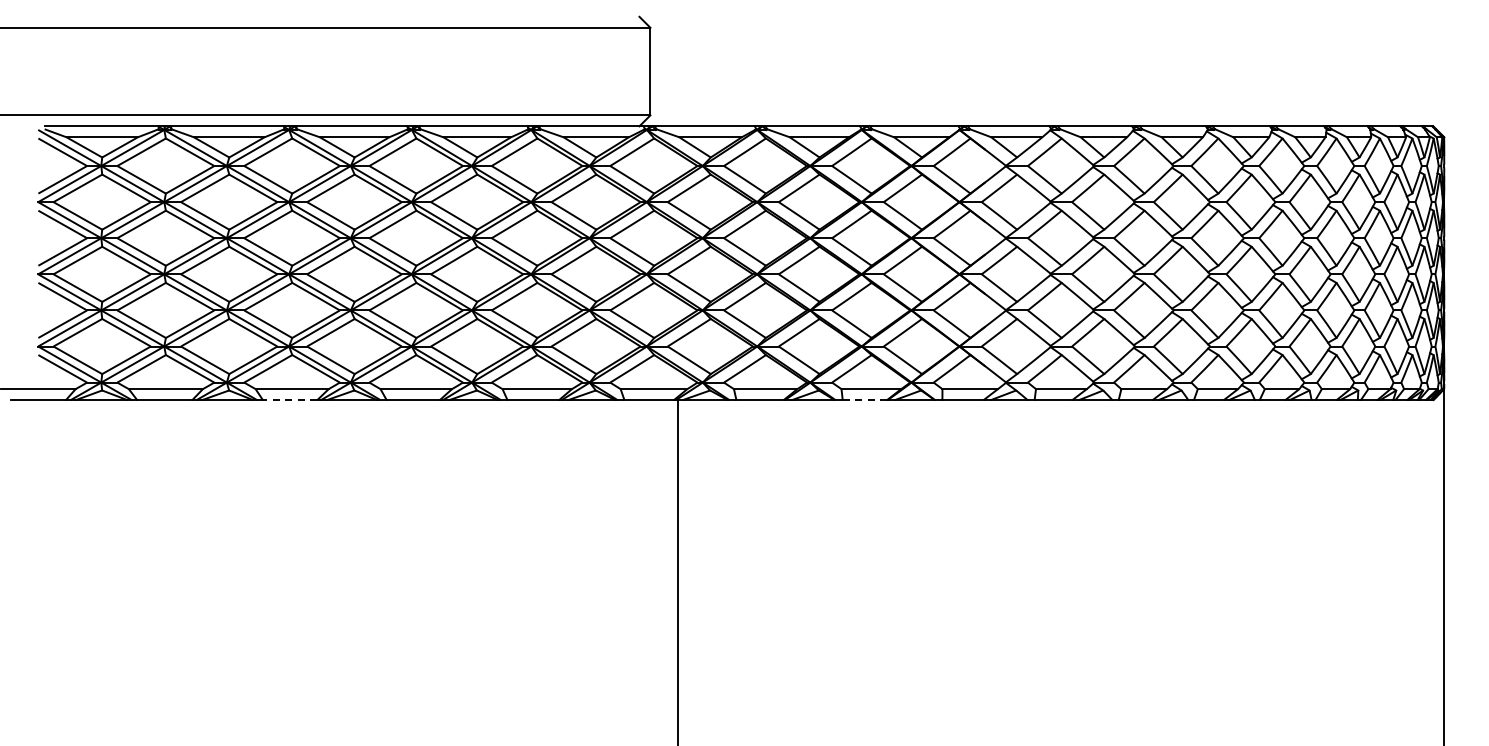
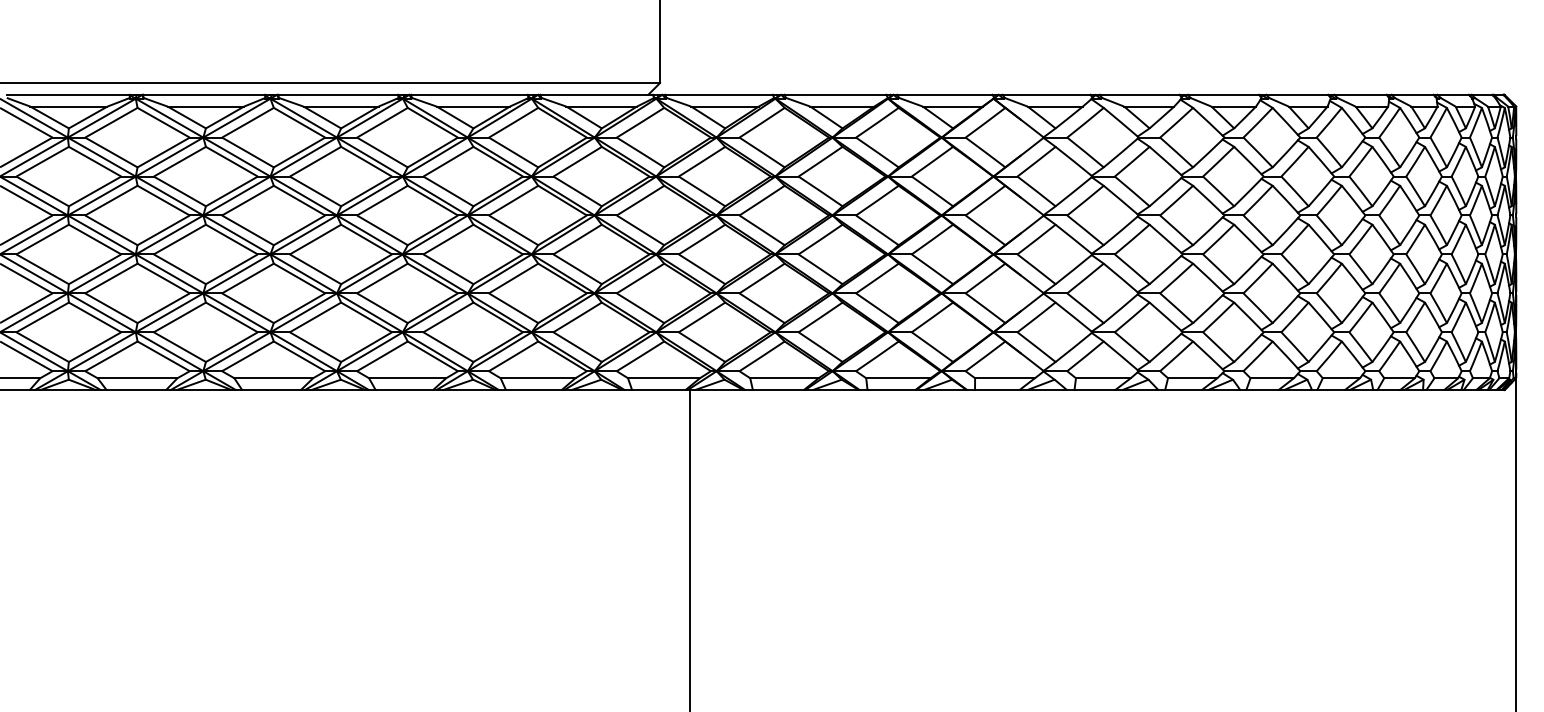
line: (289, 400) -> (270, 390), dashed -> solid
line: (864, 400) -> (891, 390), dashed -> solid

